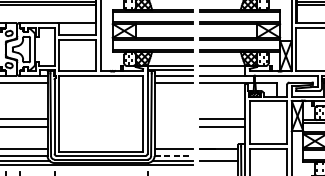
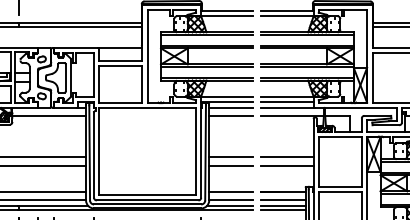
line: (222, 70) -> (287, 101), added
line: (173, 118) -> (231, 157), added
line: (173, 126) -> (231, 166), added
line: (173, 155) -> (231, 199), dashed -> solid
line: (219, 155) -> (283, 199), added
line: (219, 164) -> (283, 210), added

